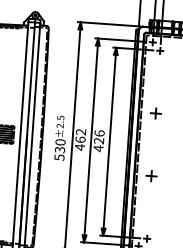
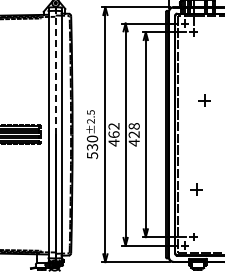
line: (30, 77) -> (55, 70), solid -> dashed
part: (155, 113) -> (204, 100), moved
text: (98, 133) -> (133, 126), 426 -> 428
part: (151, 175) -> (196, 189), moved

